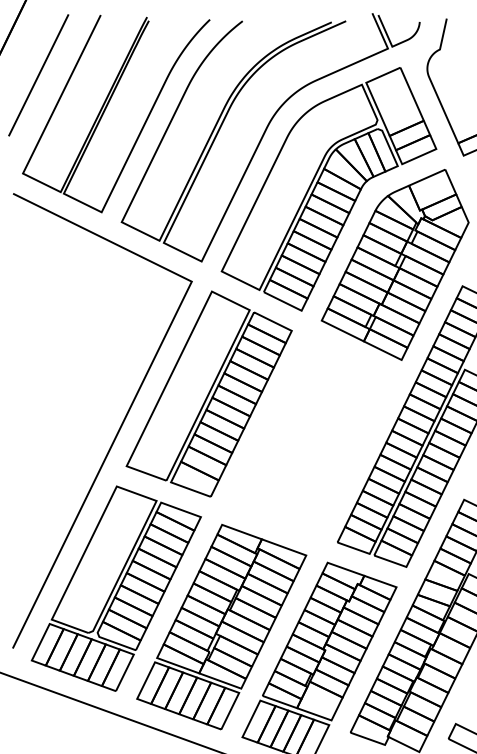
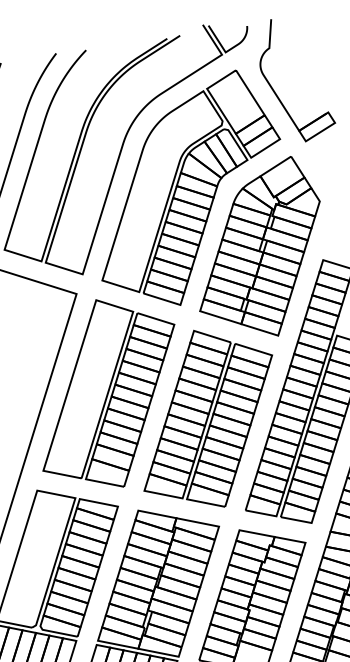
part: (311, 437) -> (207, 418), added

